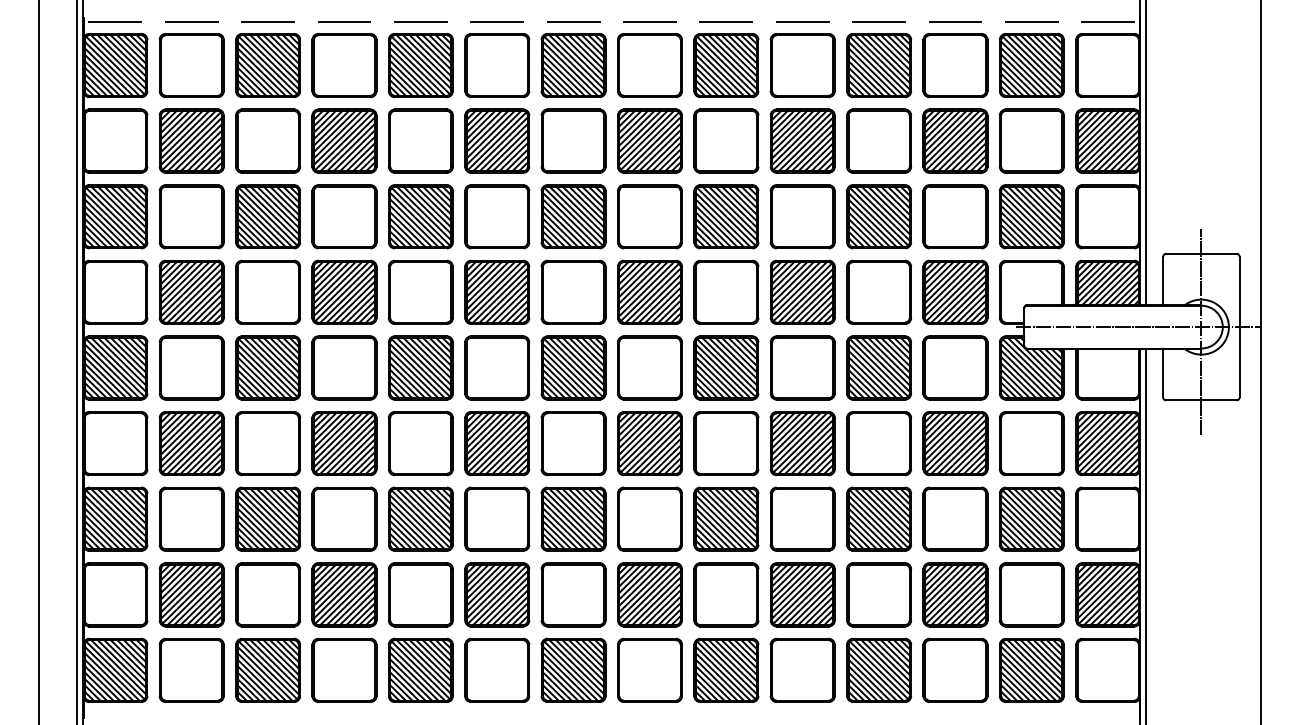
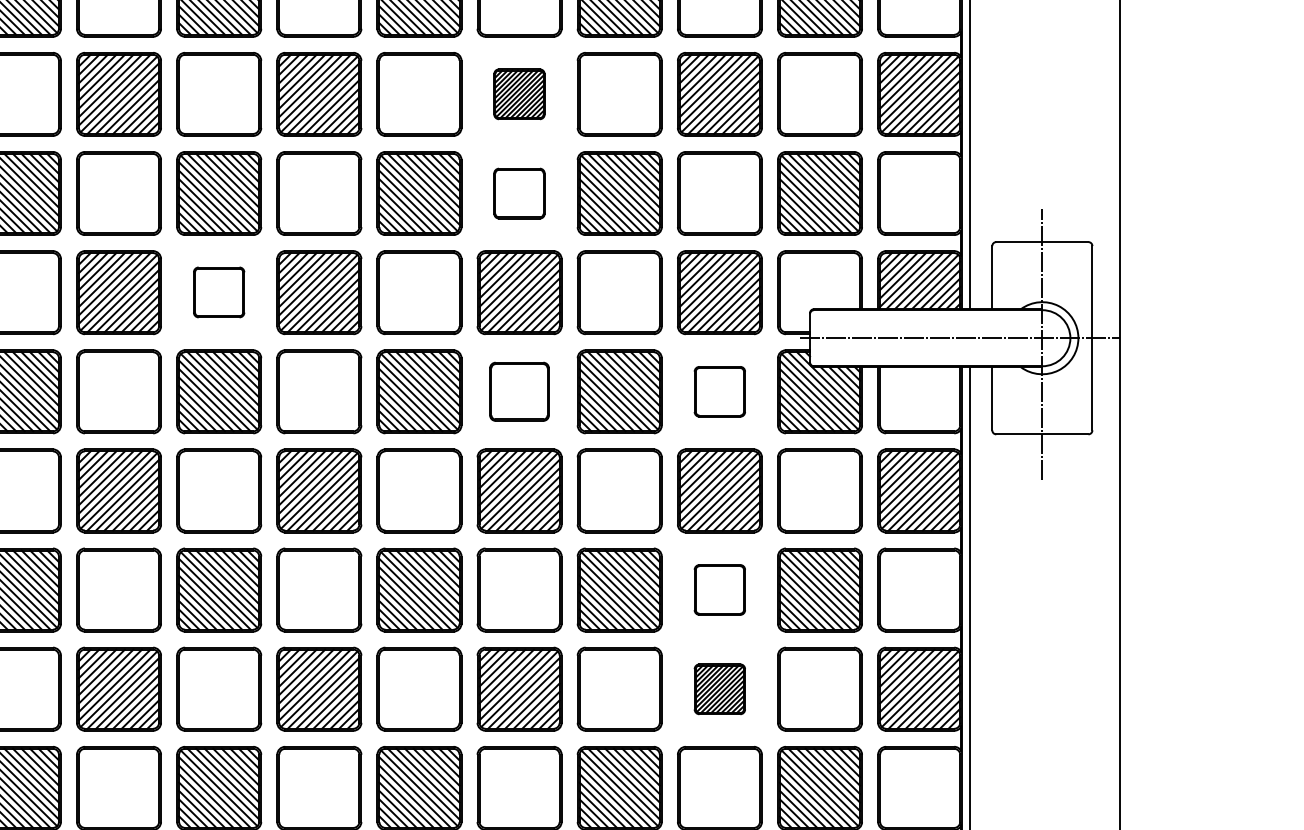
part: (802, 140) -> (519, 93), size x0.6
part: (802, 216) -> (519, 193), size x0.6
part: (573, 291) -> (219, 291), size x0.6
part: (802, 367) -> (519, 391), size x0.7
part: (955, 367) -> (719, 391), size x0.6
part: (955, 518) -> (719, 589), size x0.6
part: (955, 594) -> (719, 688), size x0.6

